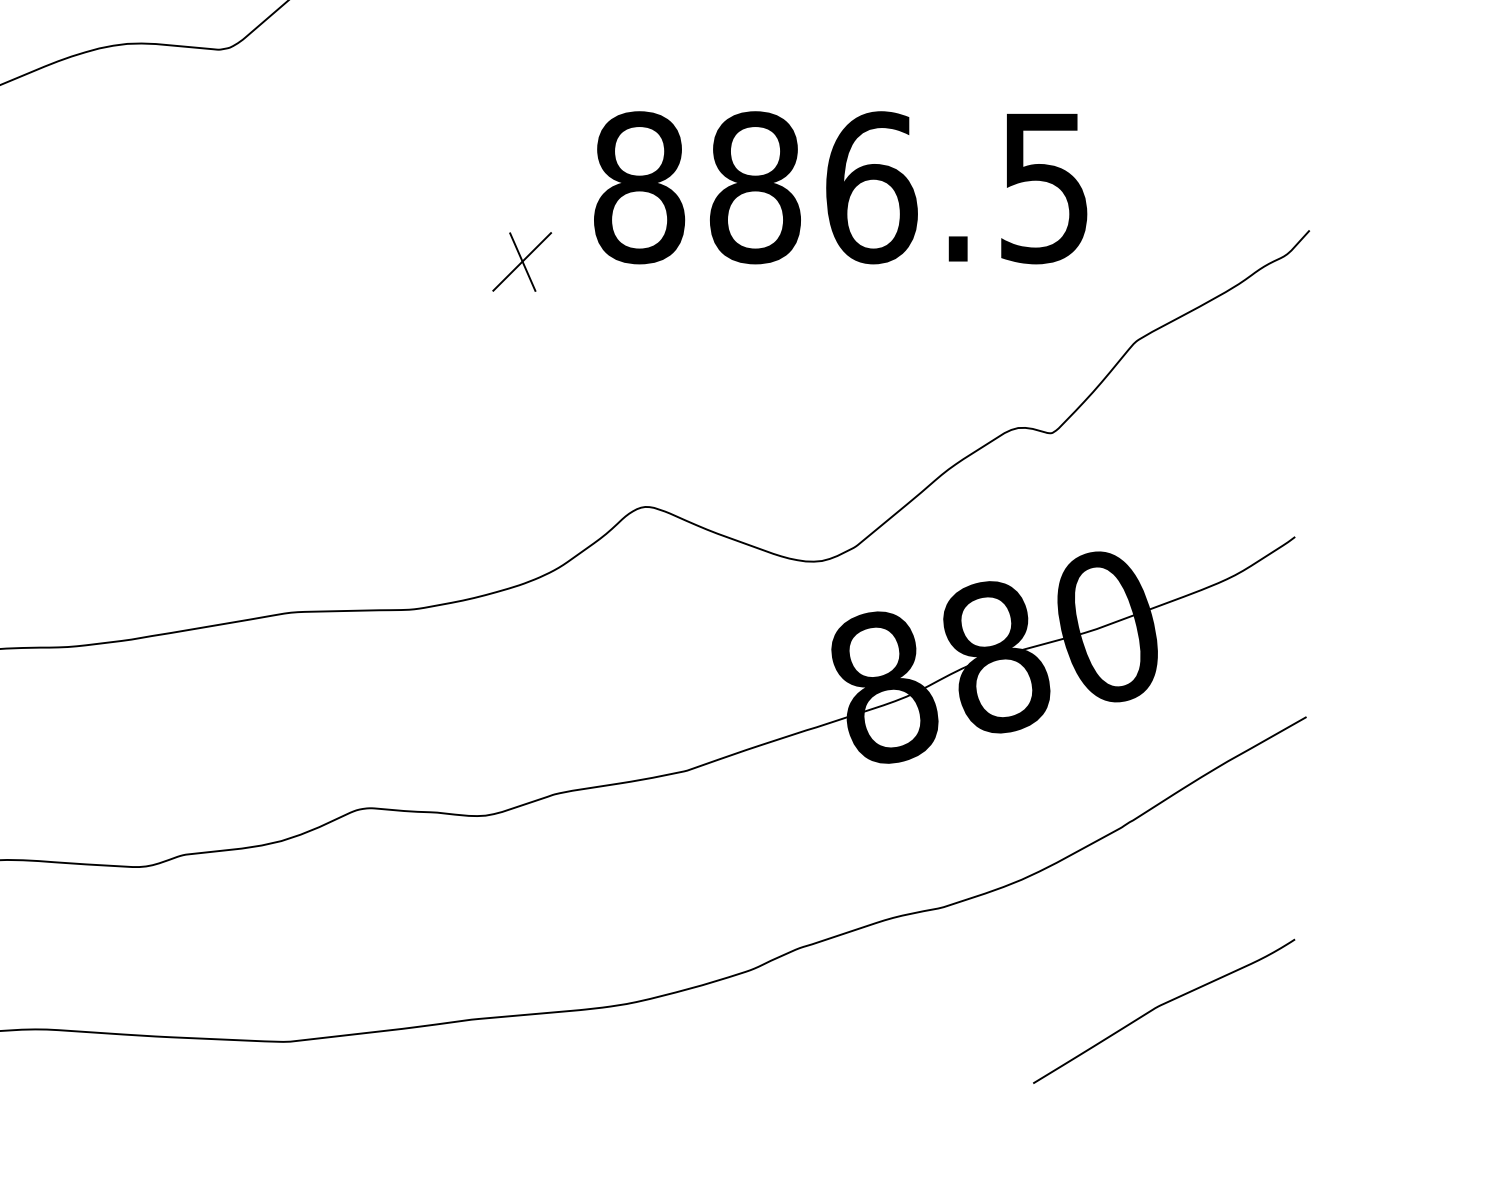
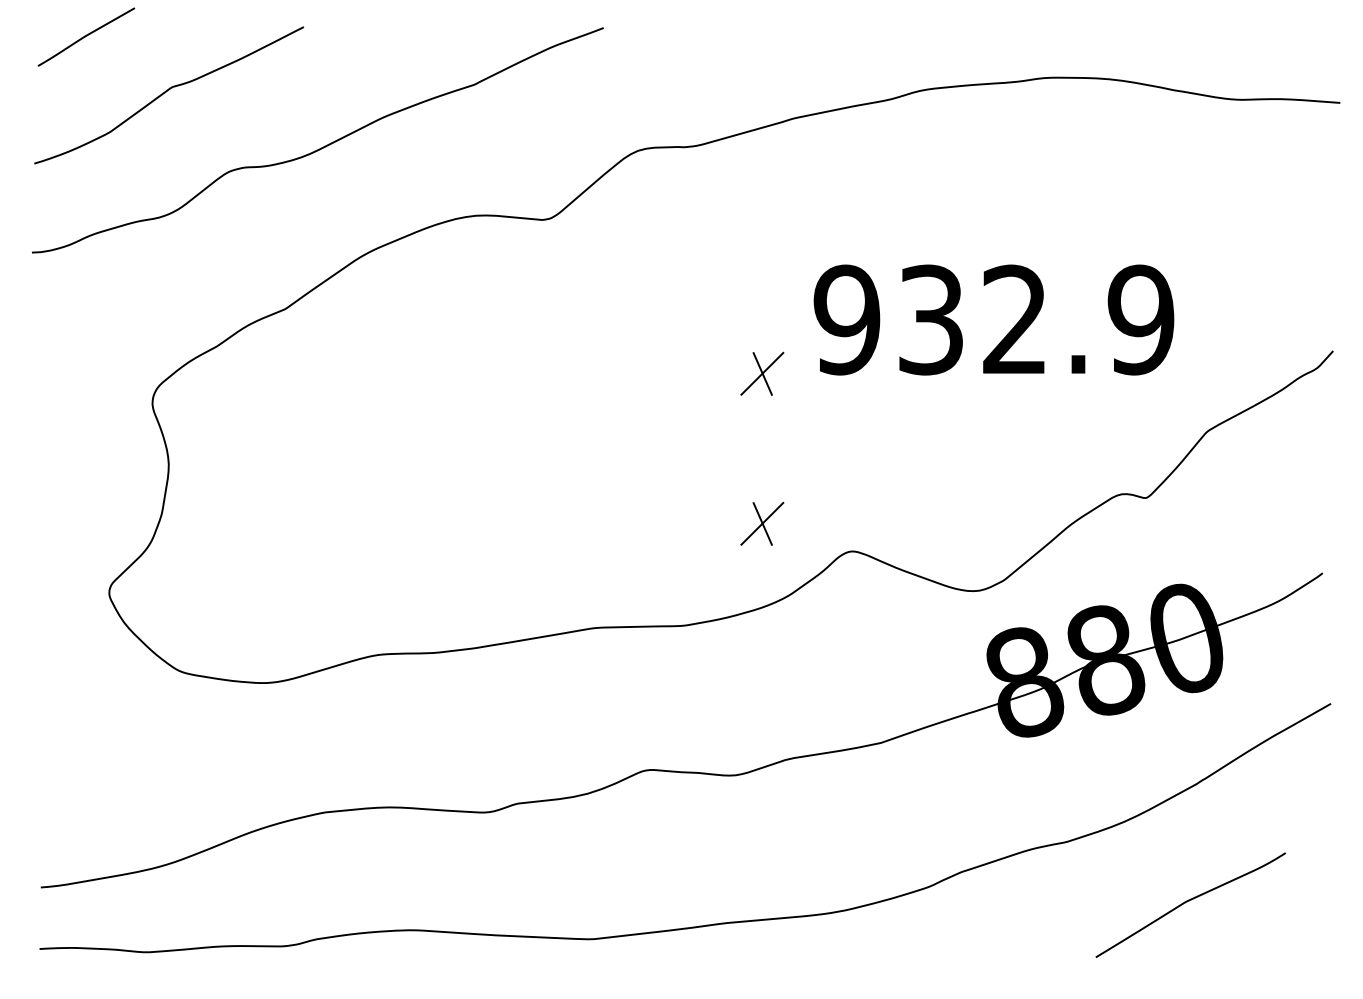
text: (841, 186) -> (993, 319), 886.5 -> 932.9
part: (522, 468) -> (762, 523), added
curve: (1162, 1006) -> (1189, 901), moved

